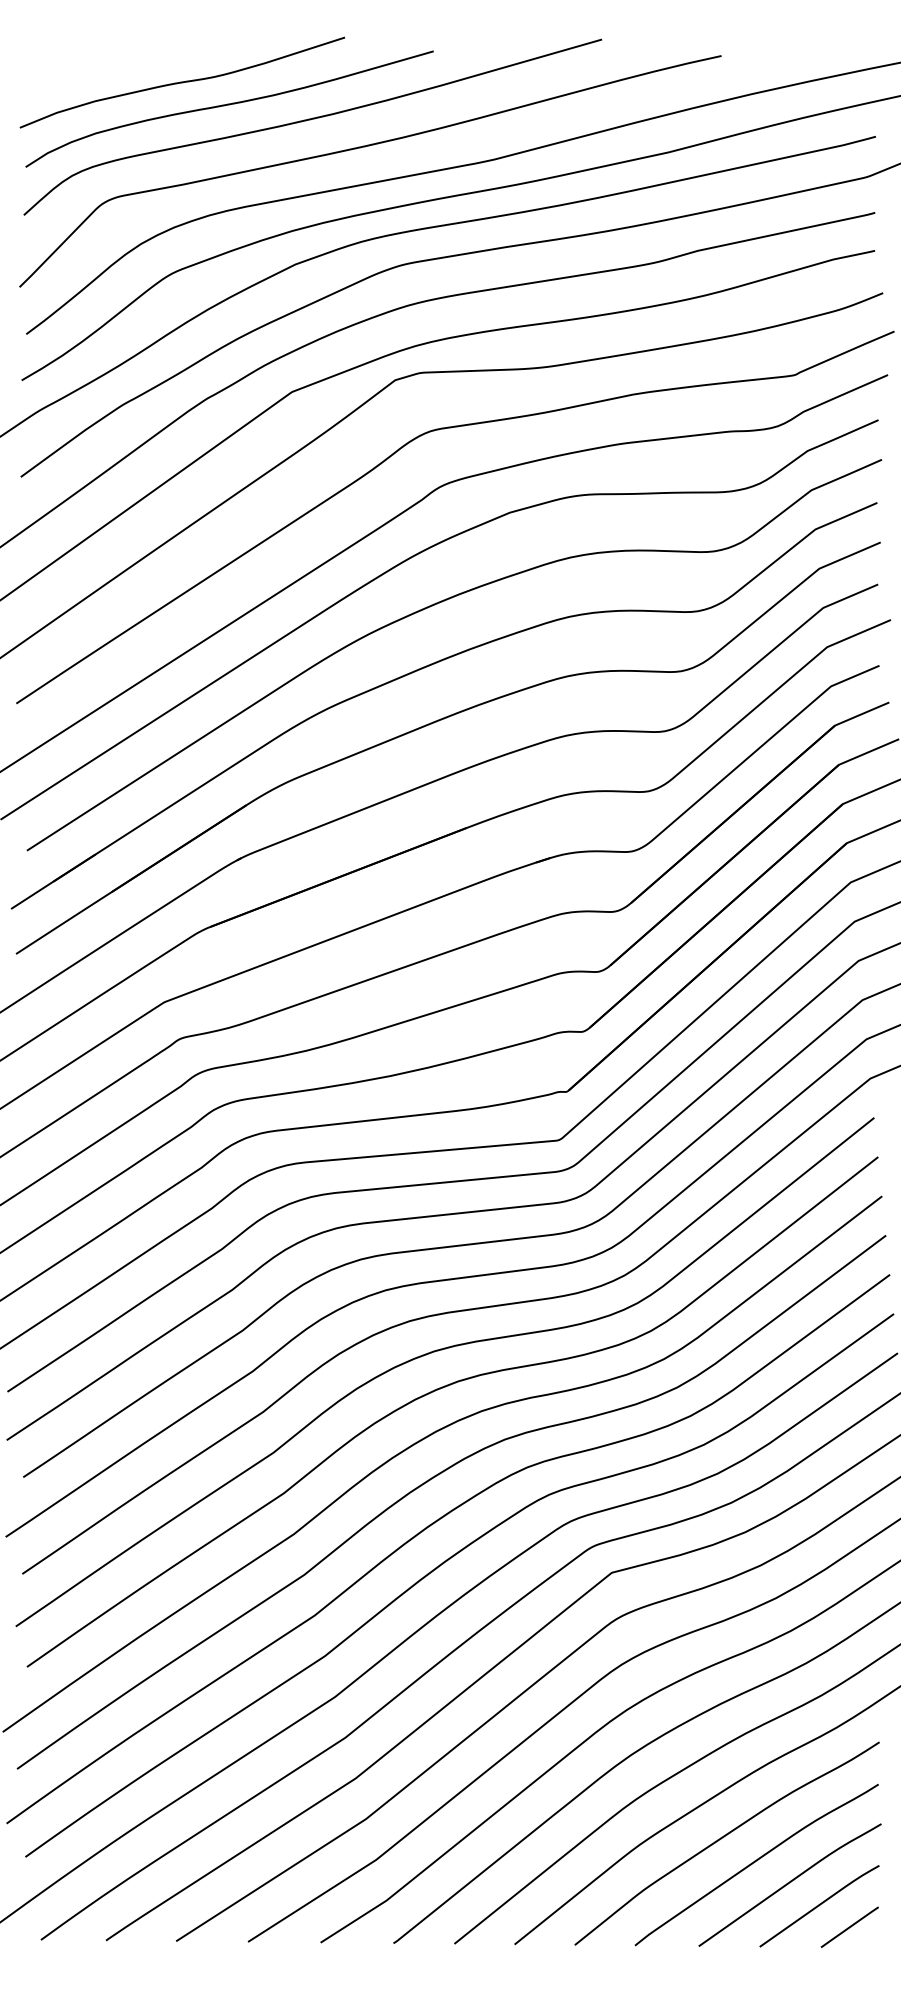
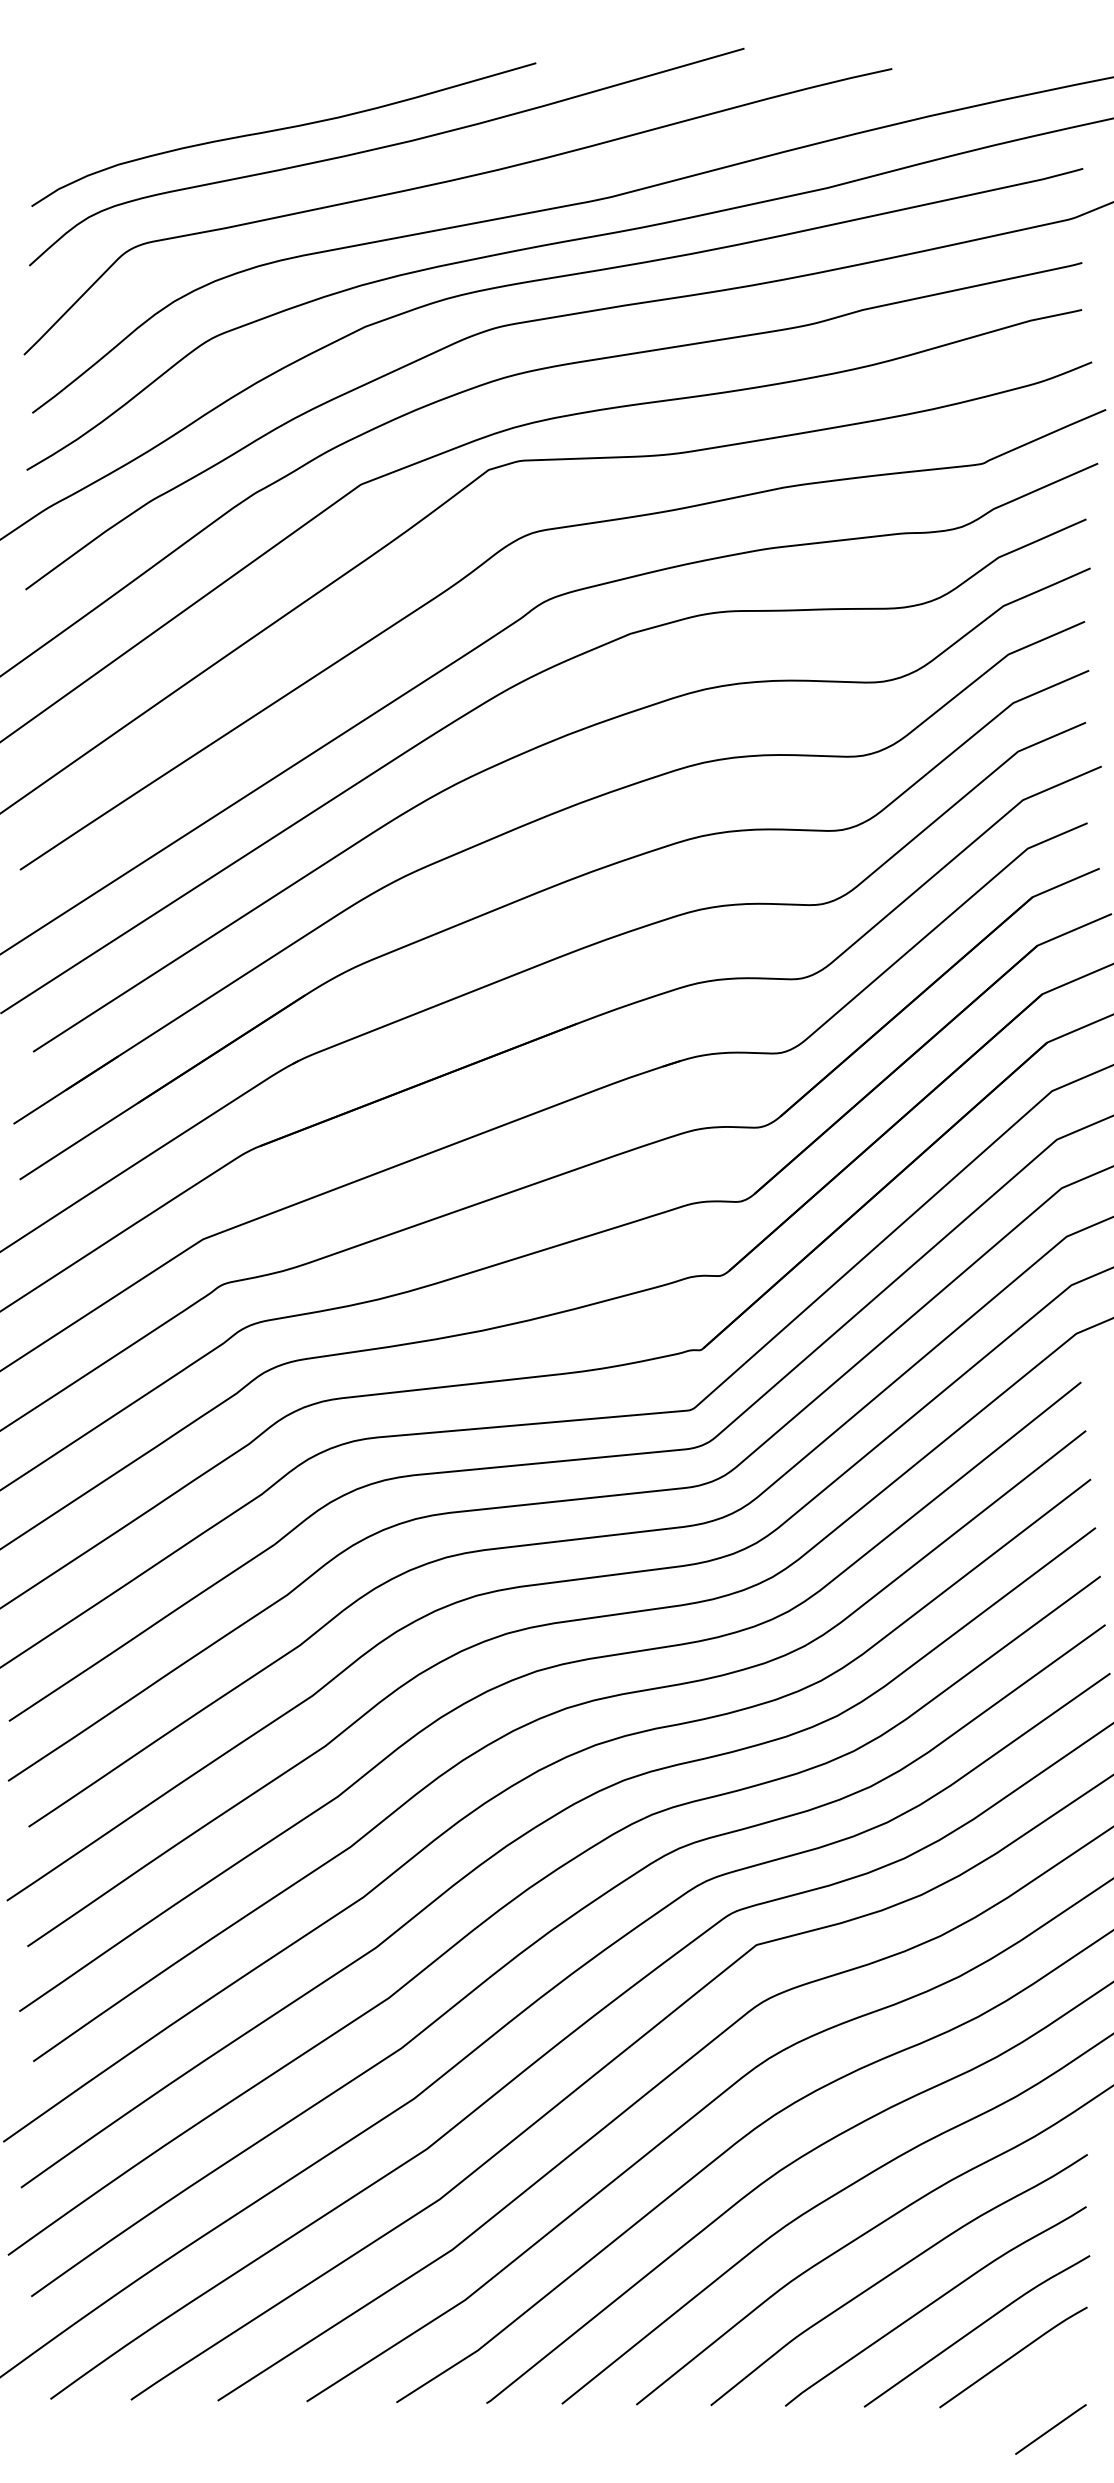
curve: (182, 82) -> (225, 101), removed
line: (849, 1927) -> (1050, 2429), moved

